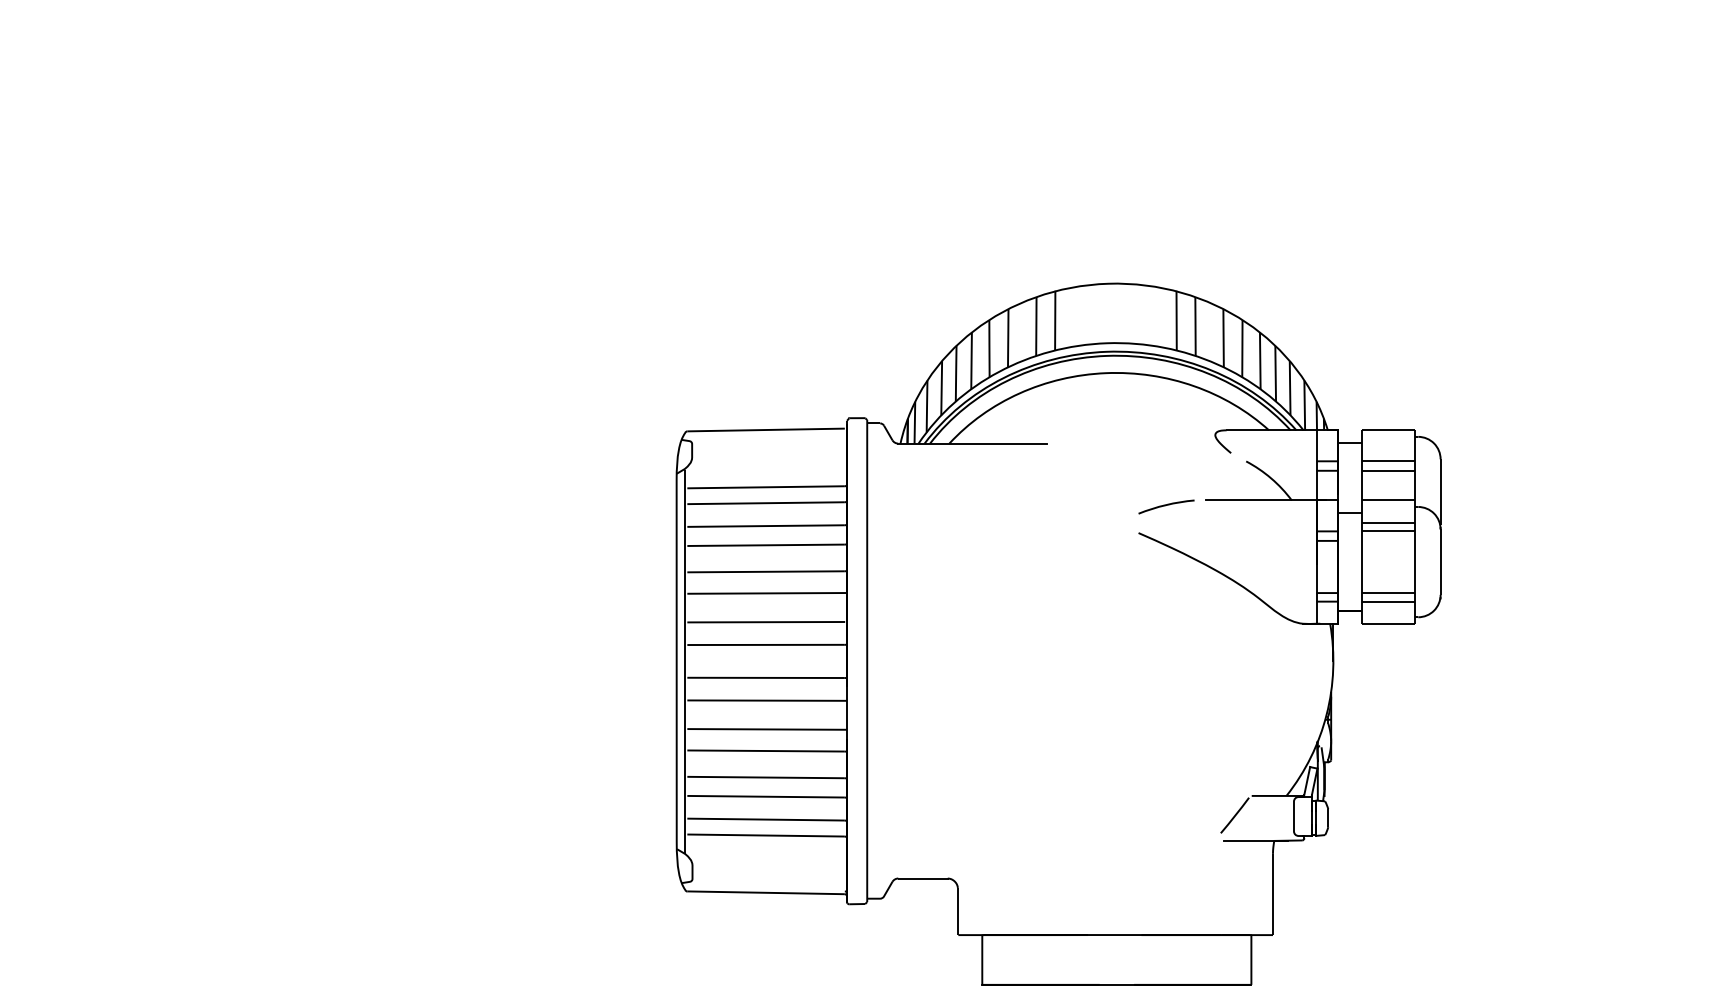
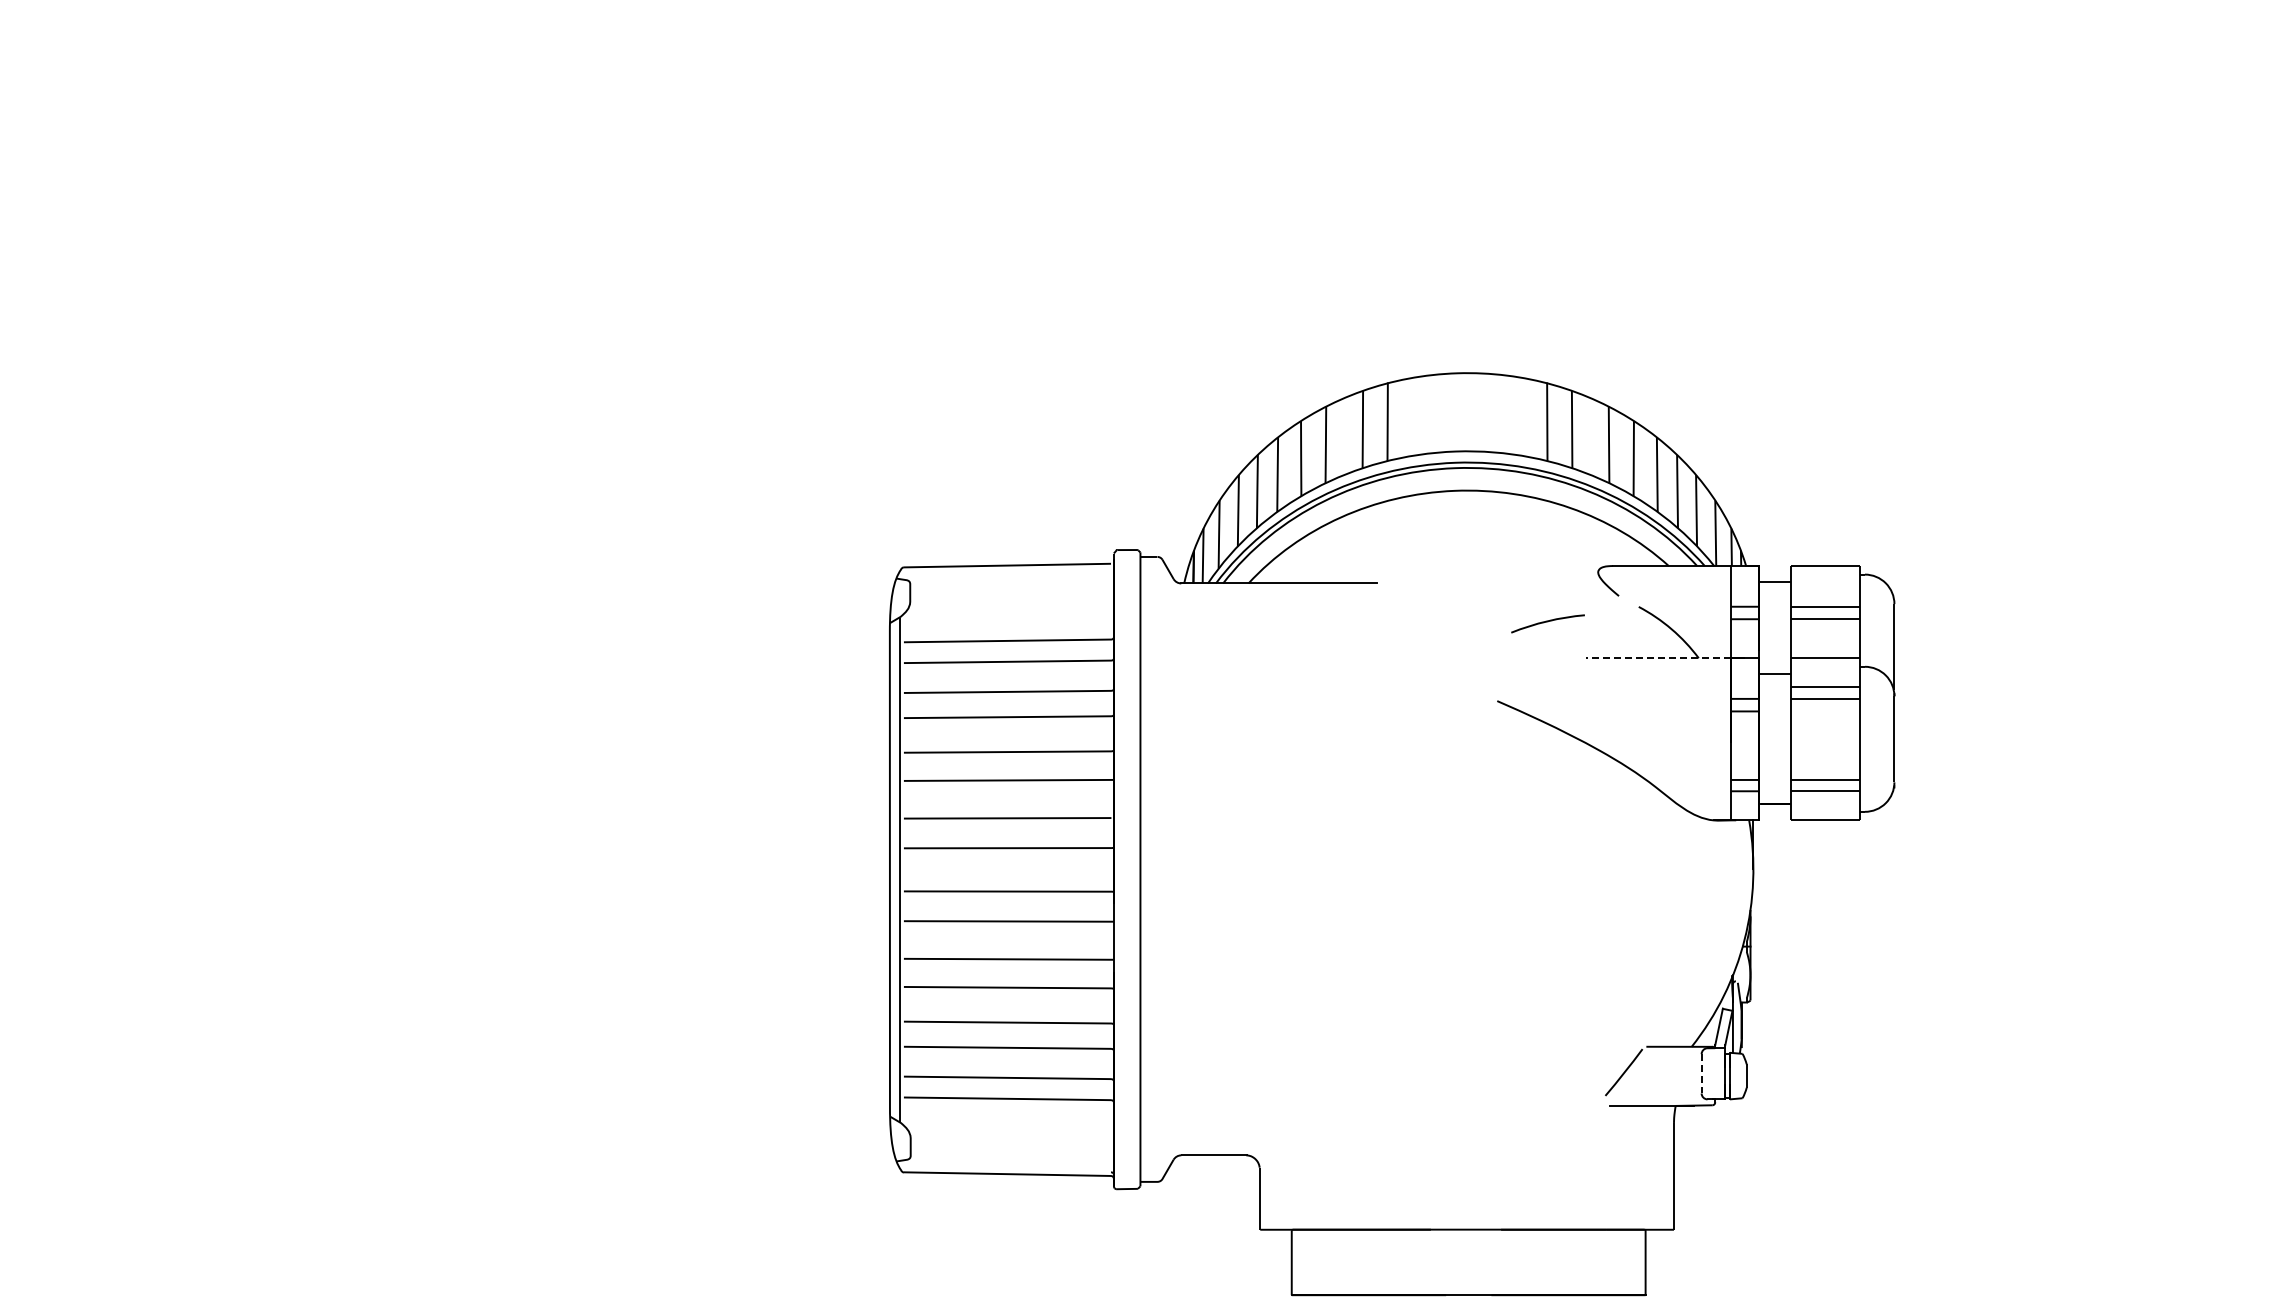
line: (1261, 500) -> (1658, 658), solid -> dashed
arc: (1166, 505) -> (1547, 622), moved
line: (1293, 816) -> (1701, 1073), solid -> dashed

